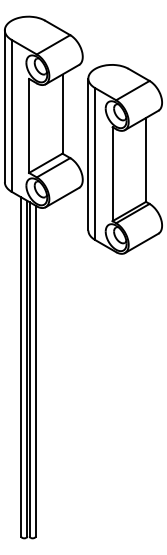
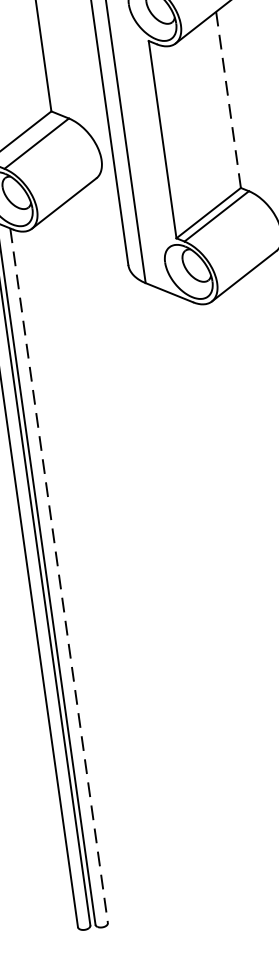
line: (146, 159) -> (229, 98), solid -> dashed
line: (35, 371) -> (58, 576), solid -> dashed

